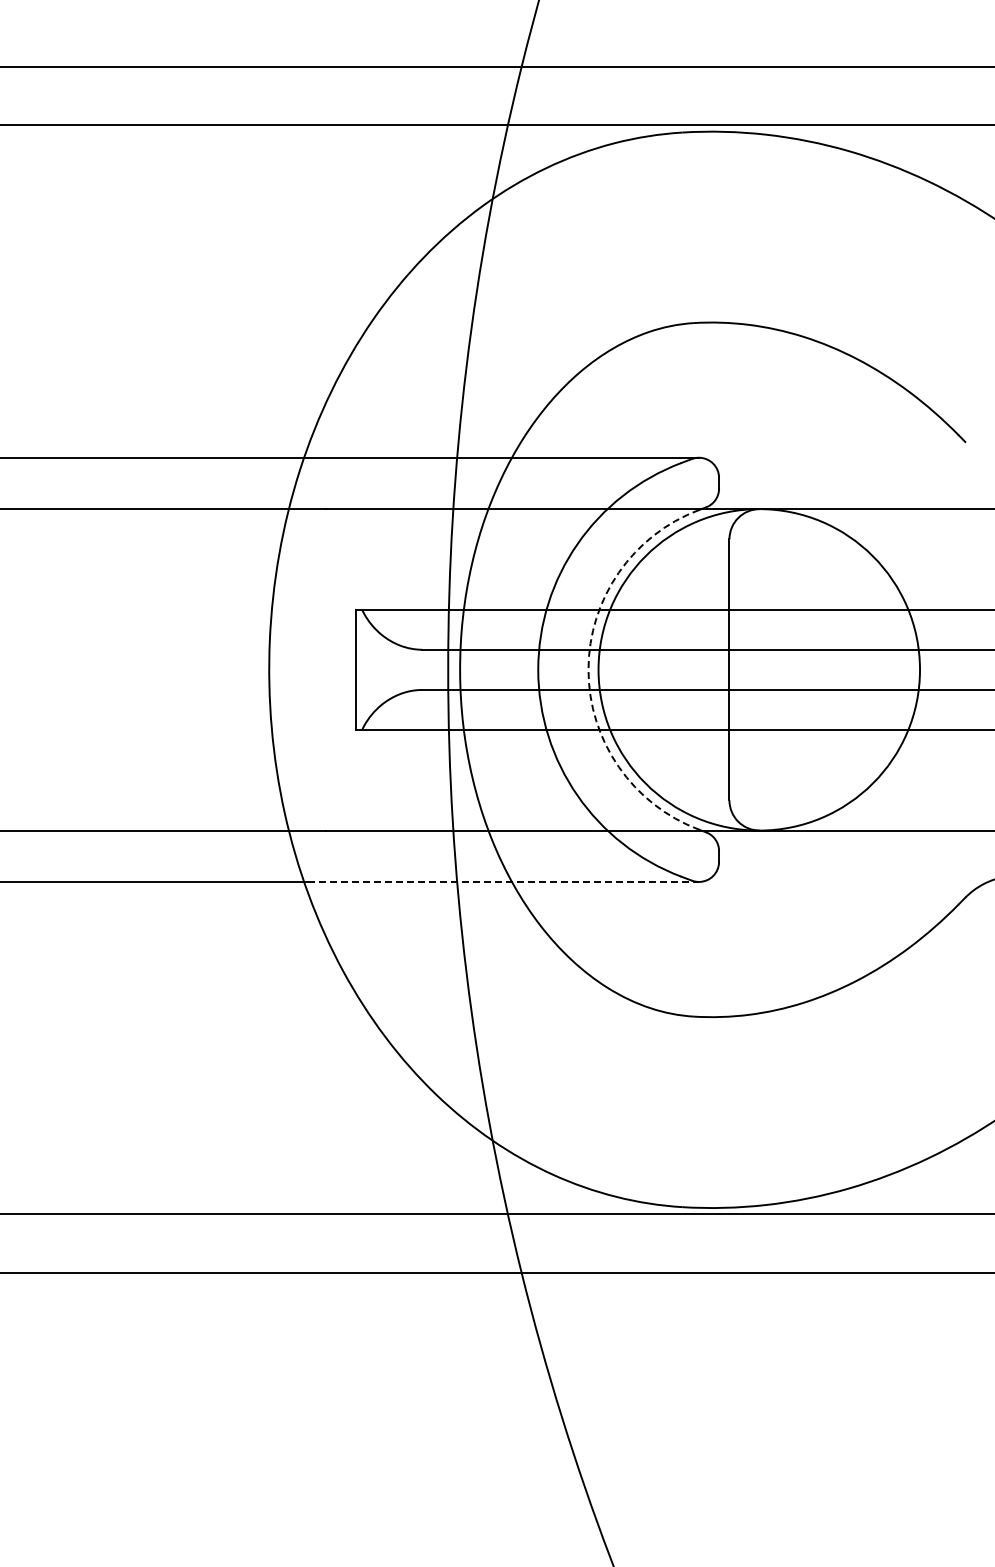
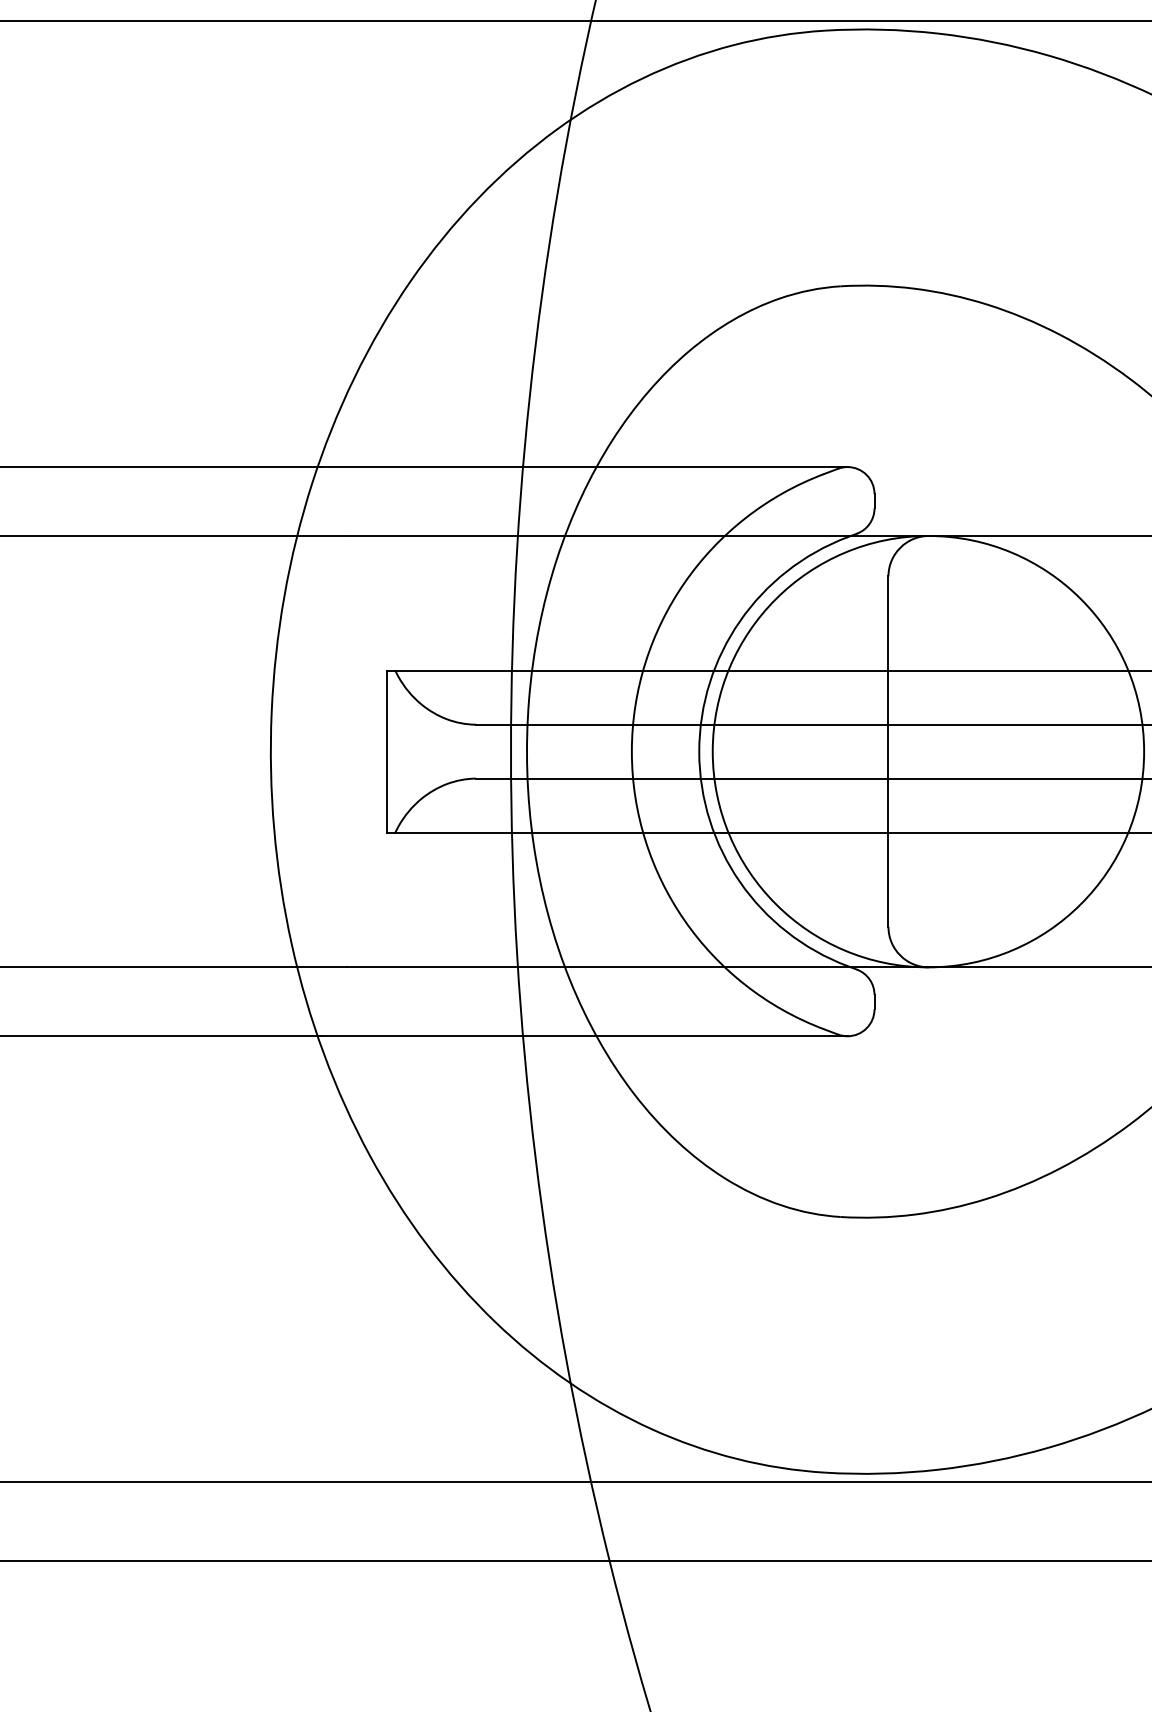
arc: (588, 669) -> (699, 751), dashed -> solid
line: (503, 881) -> (585, 1035), dashed -> solid

